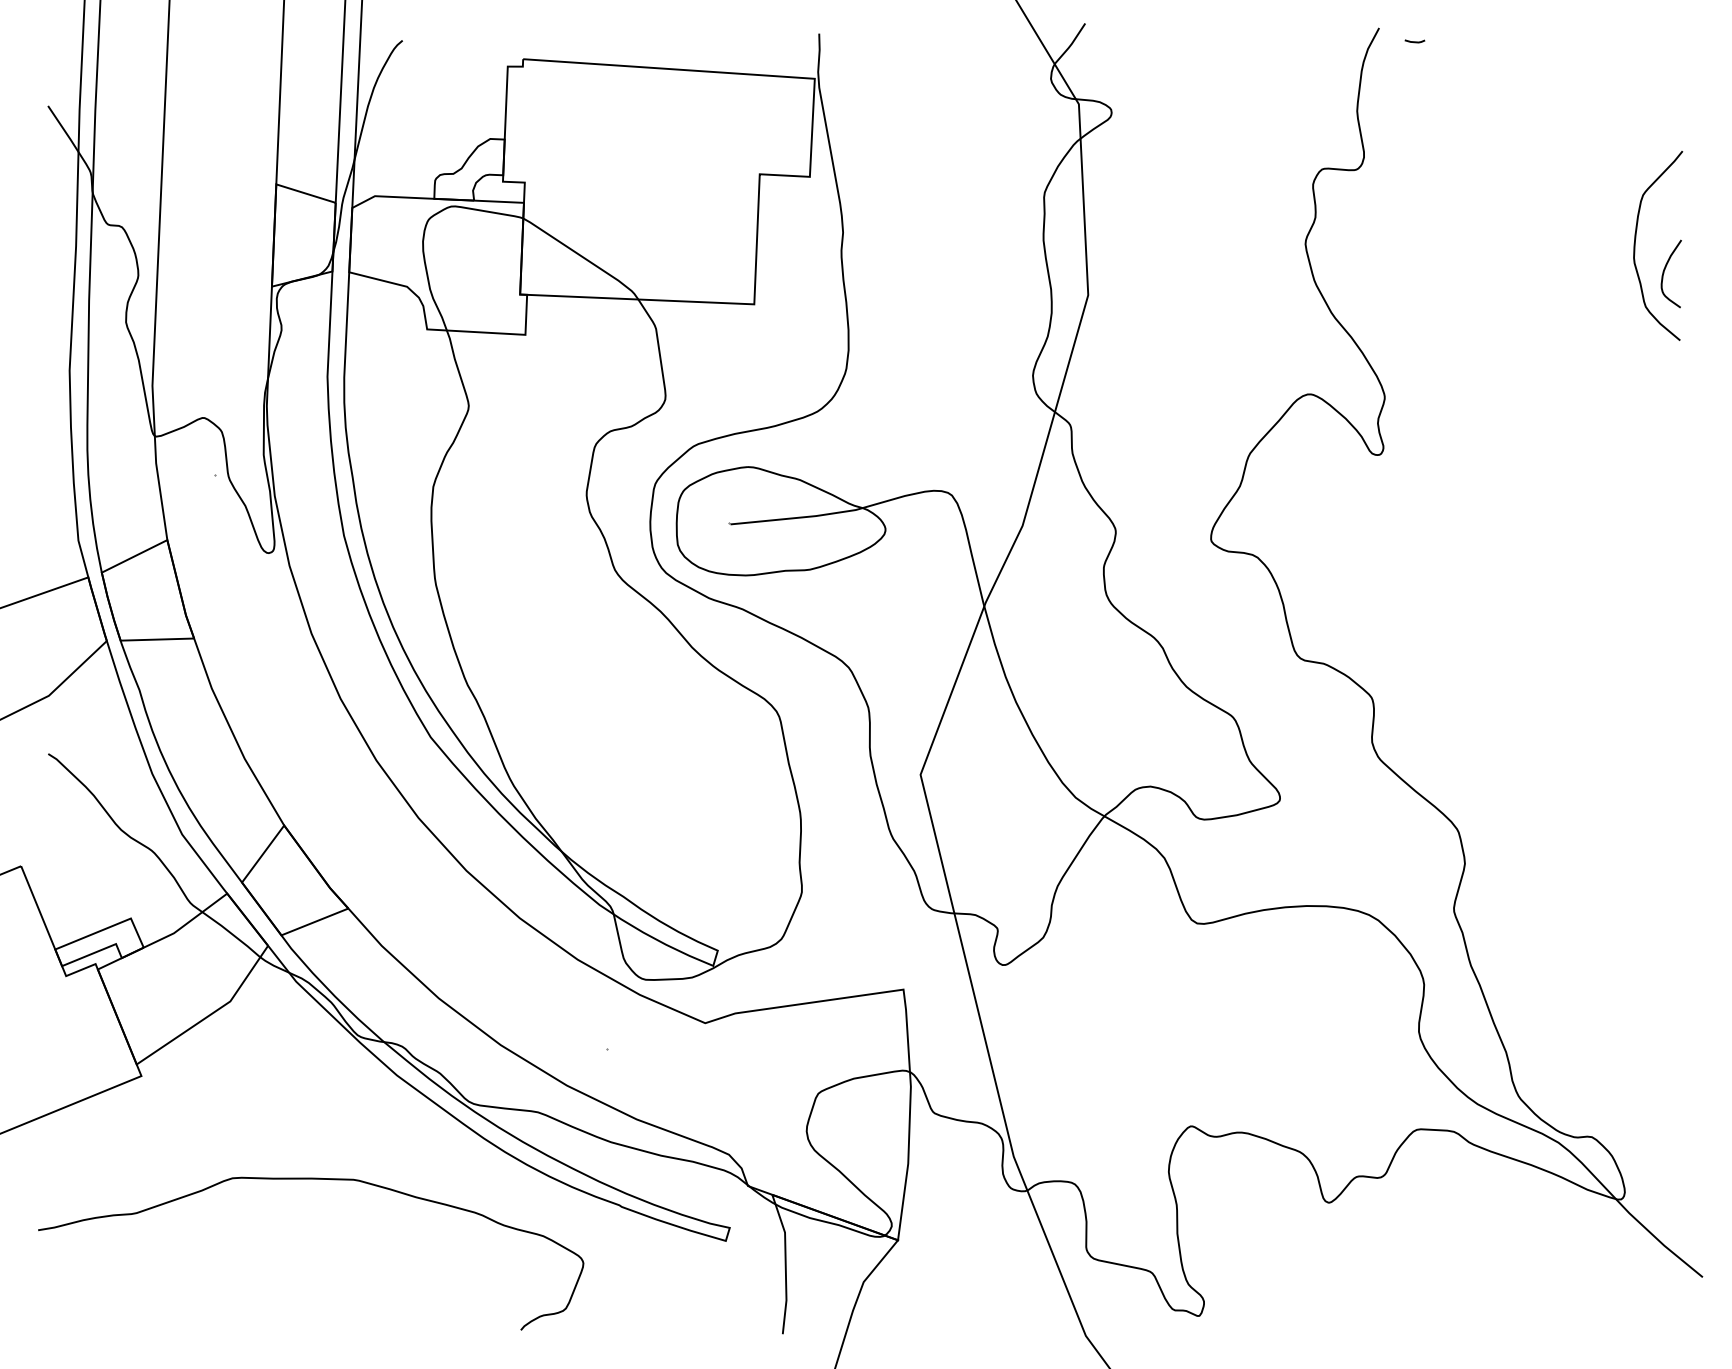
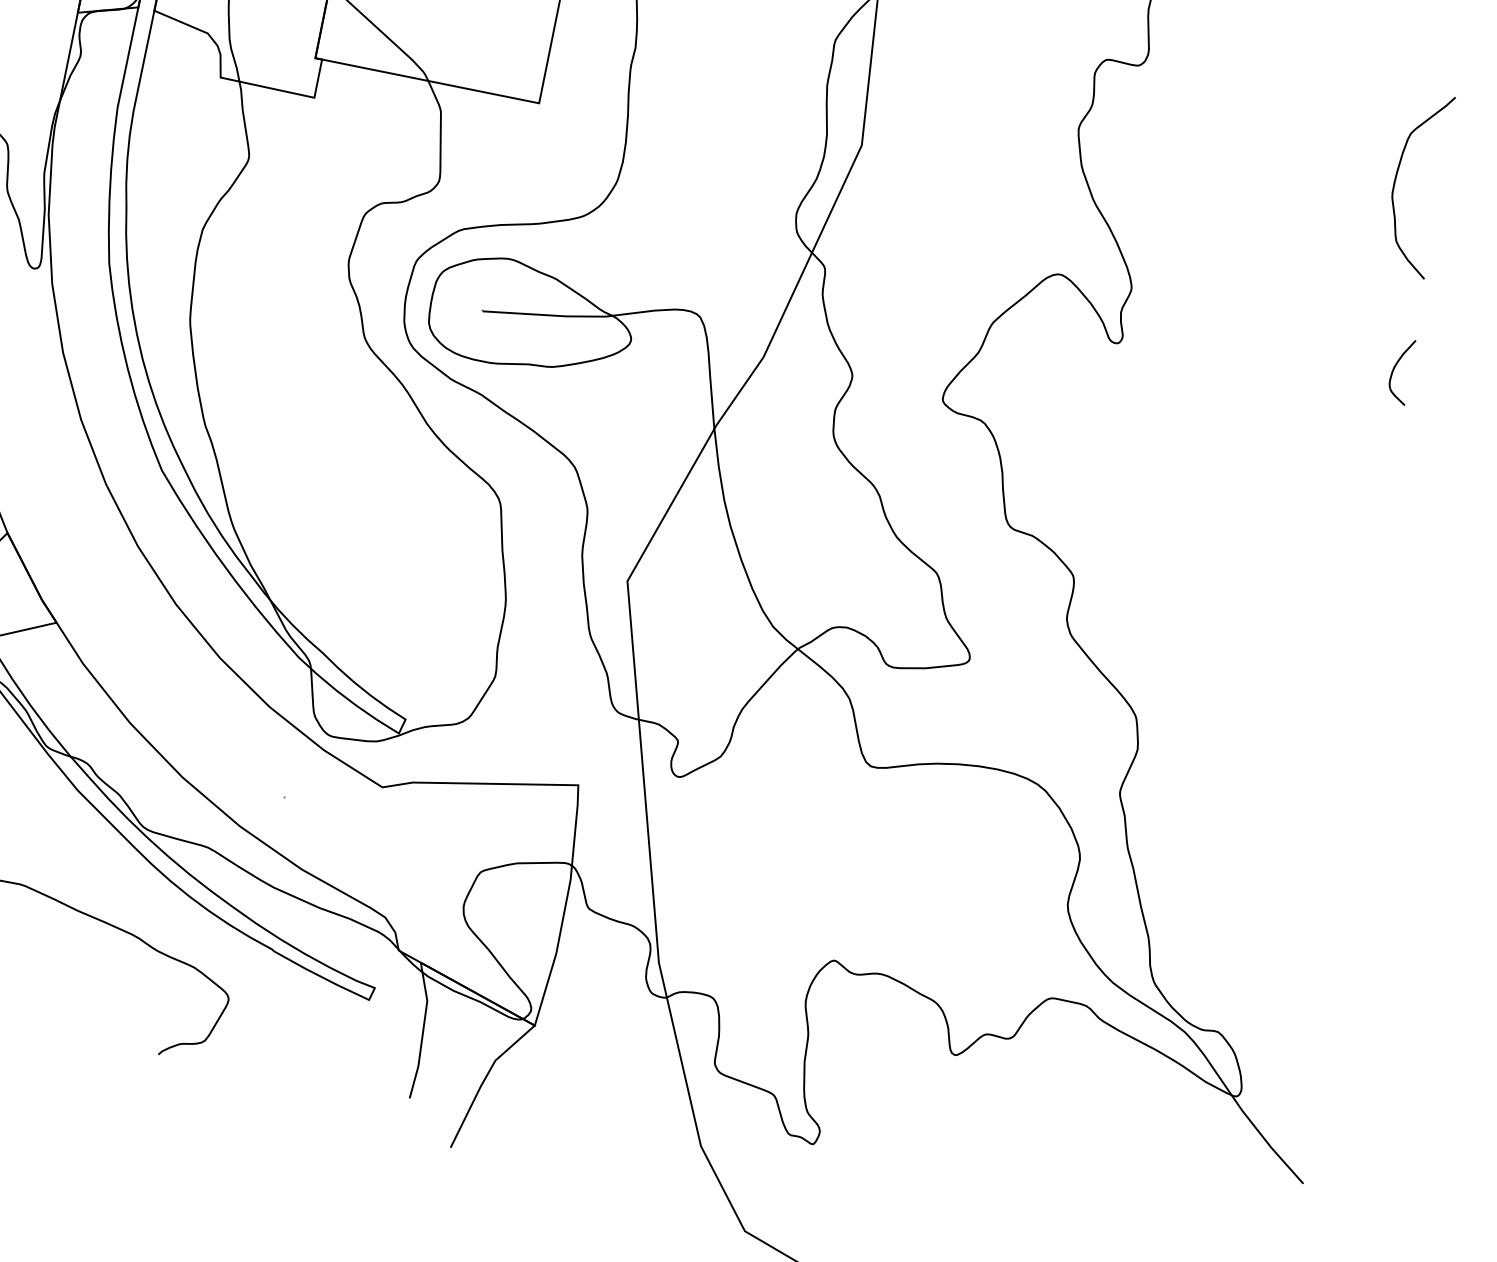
curve: (1664, 273) -> (1394, 370), moved

